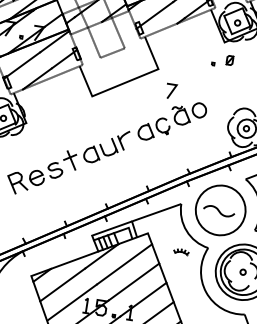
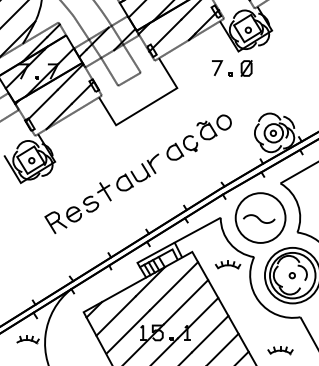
part: (229, 60) -> (246, 68), size x1.67
line: (171, 90) -> (217, 67), moved
part: (181, 251) -> (228, 264), size x1.67

